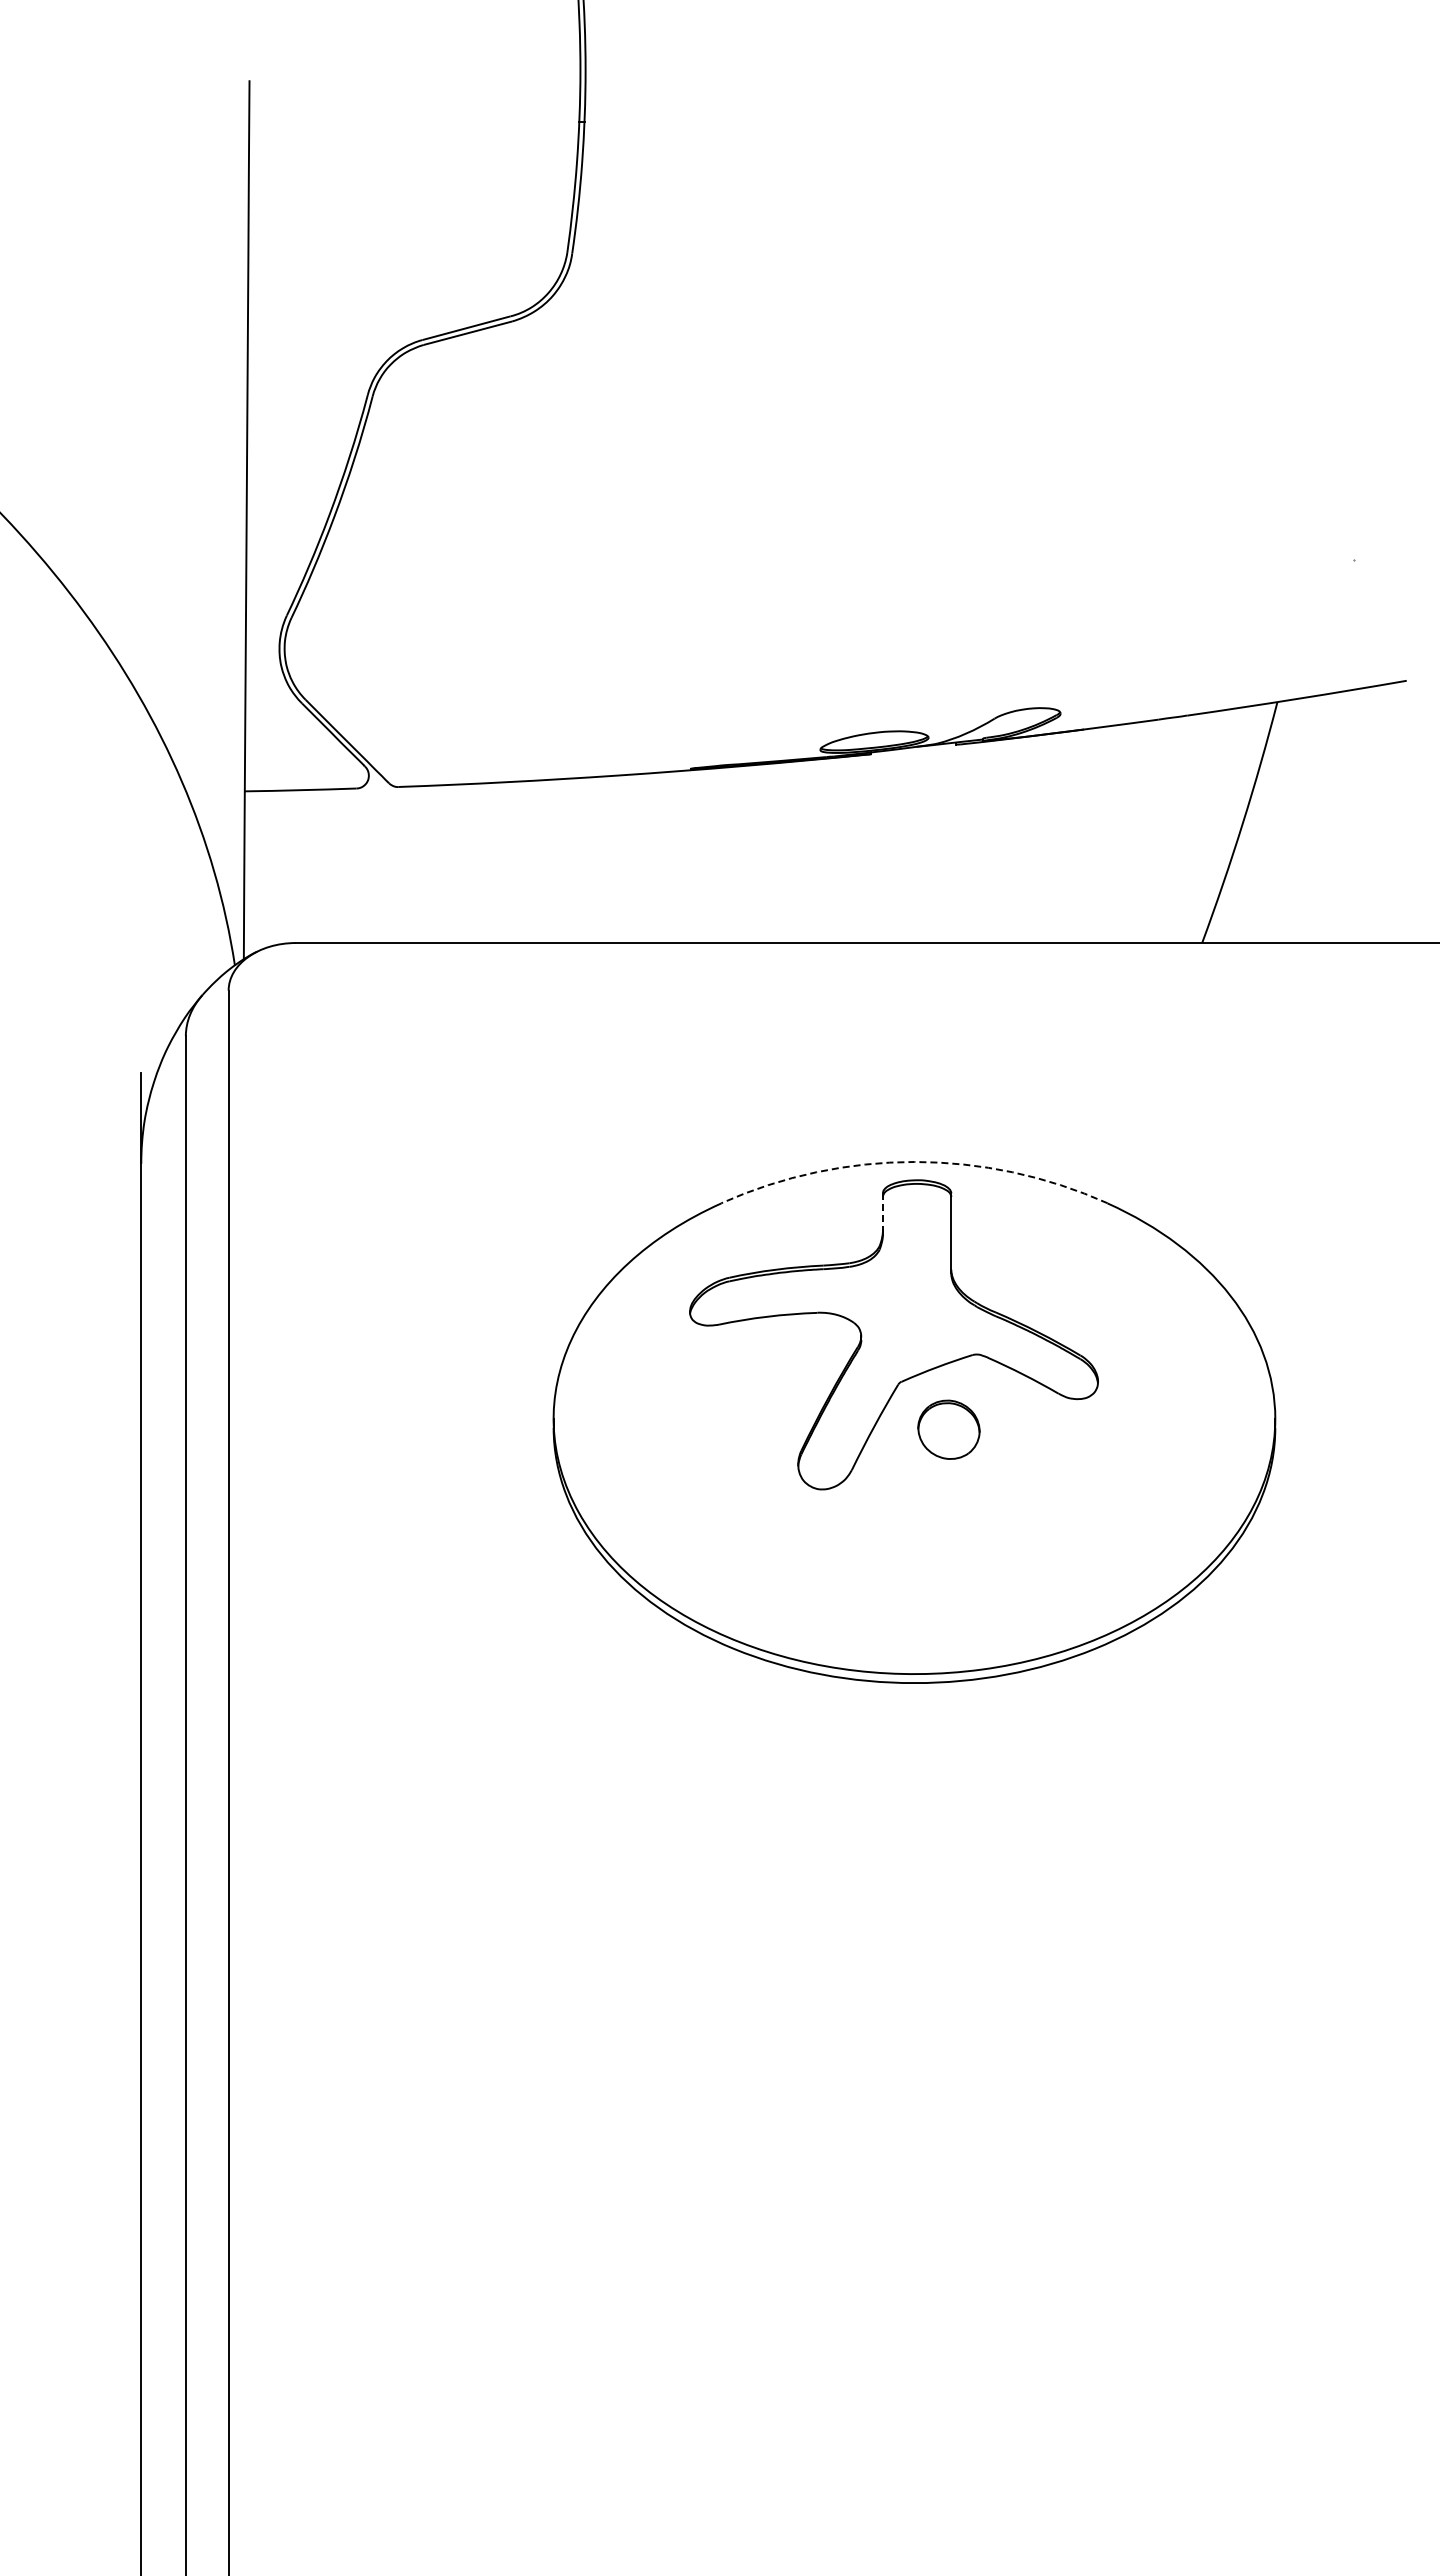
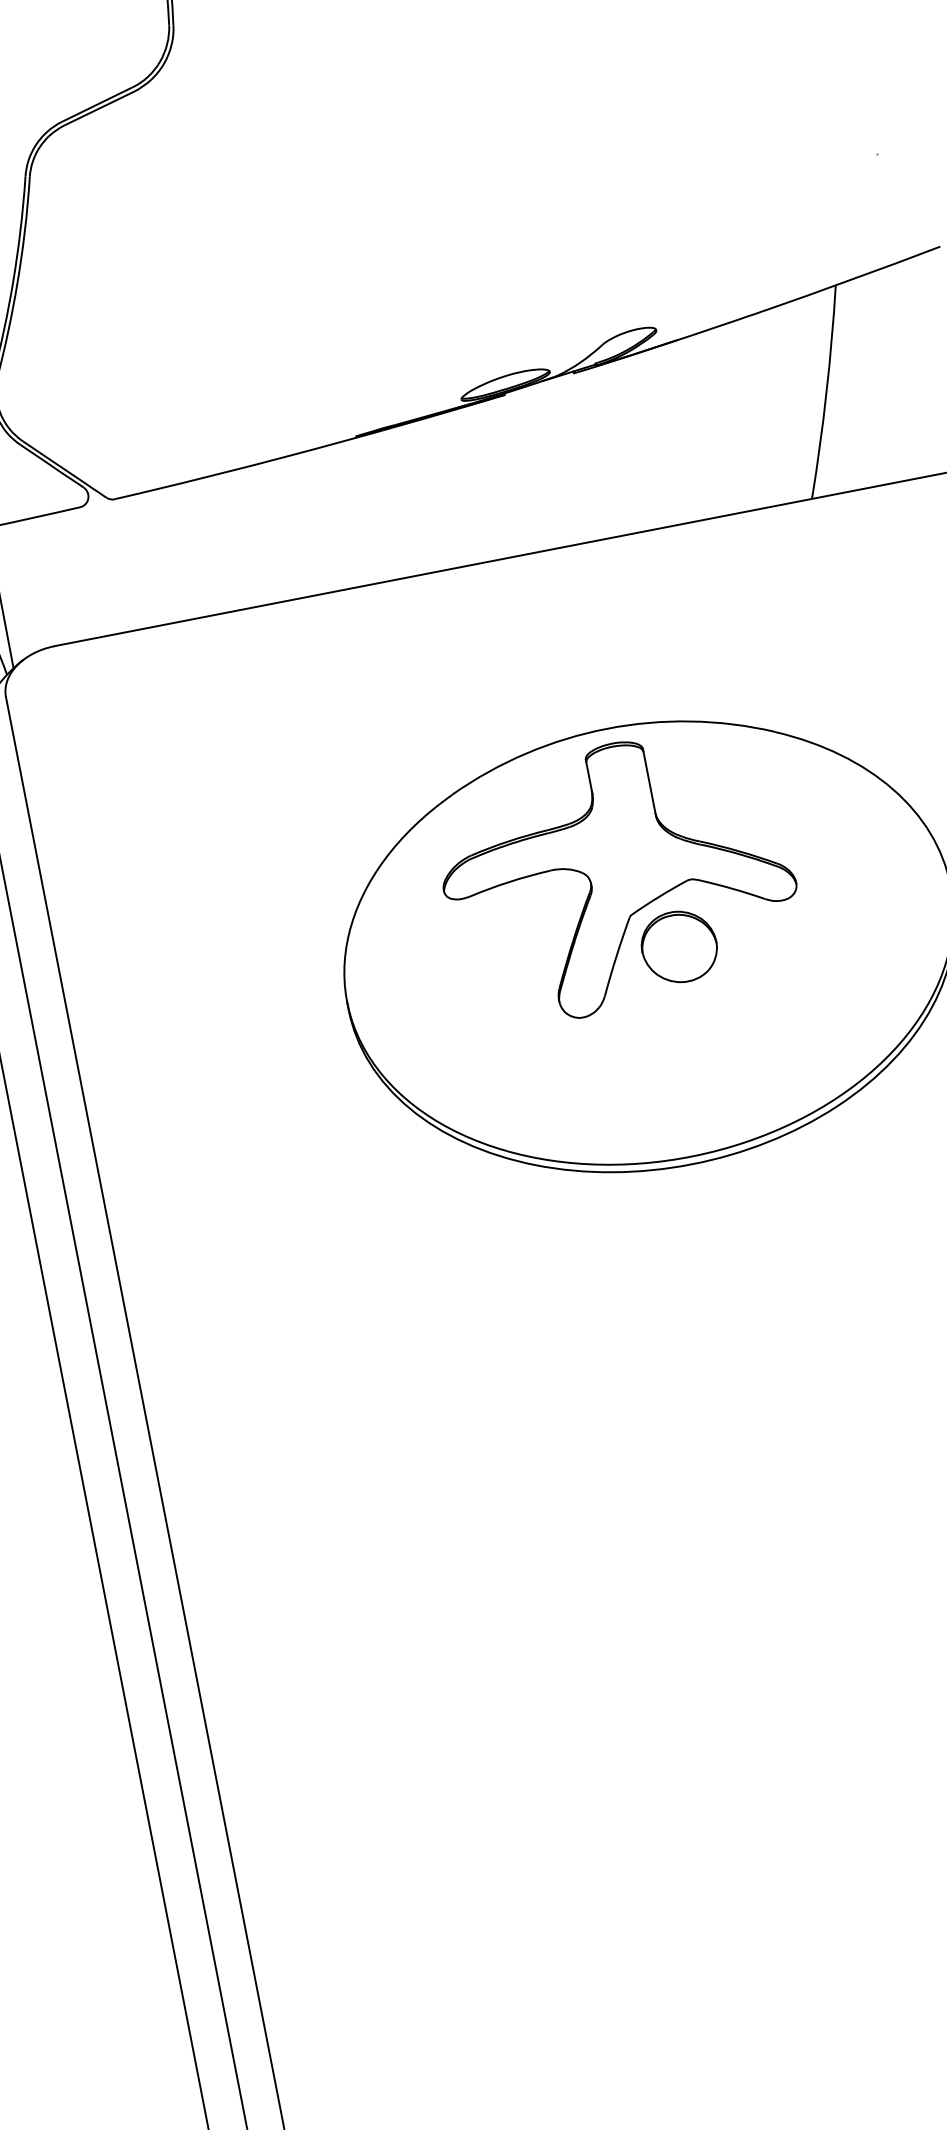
arc: (914, 1161) -> (607, 728), dashed -> solid
line: (883, 1213) -> (589, 776), dashed -> solid
part: (948, 1429) -> (678, 946), size x1.43

